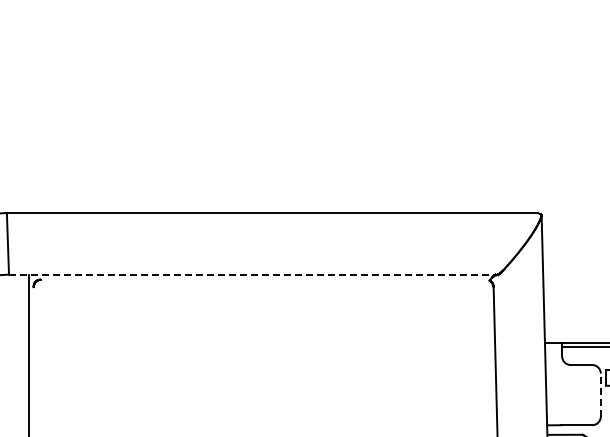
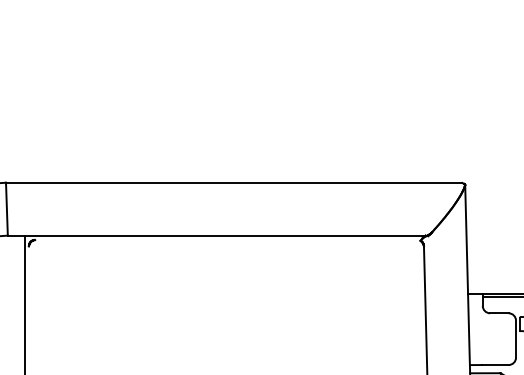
line: (254, 274) -> (218, 235), dashed -> solid
line: (600, 395) -> (515, 339), dashed -> solid

